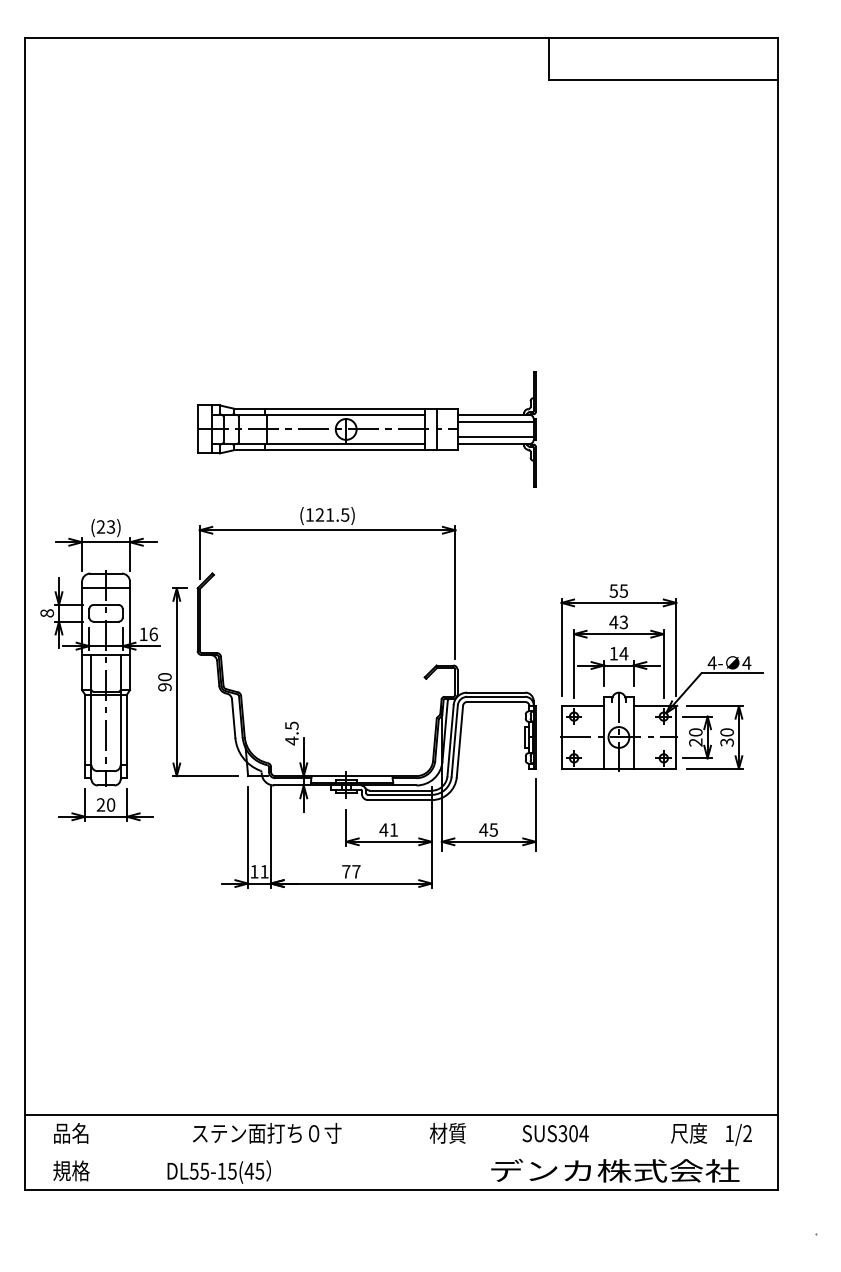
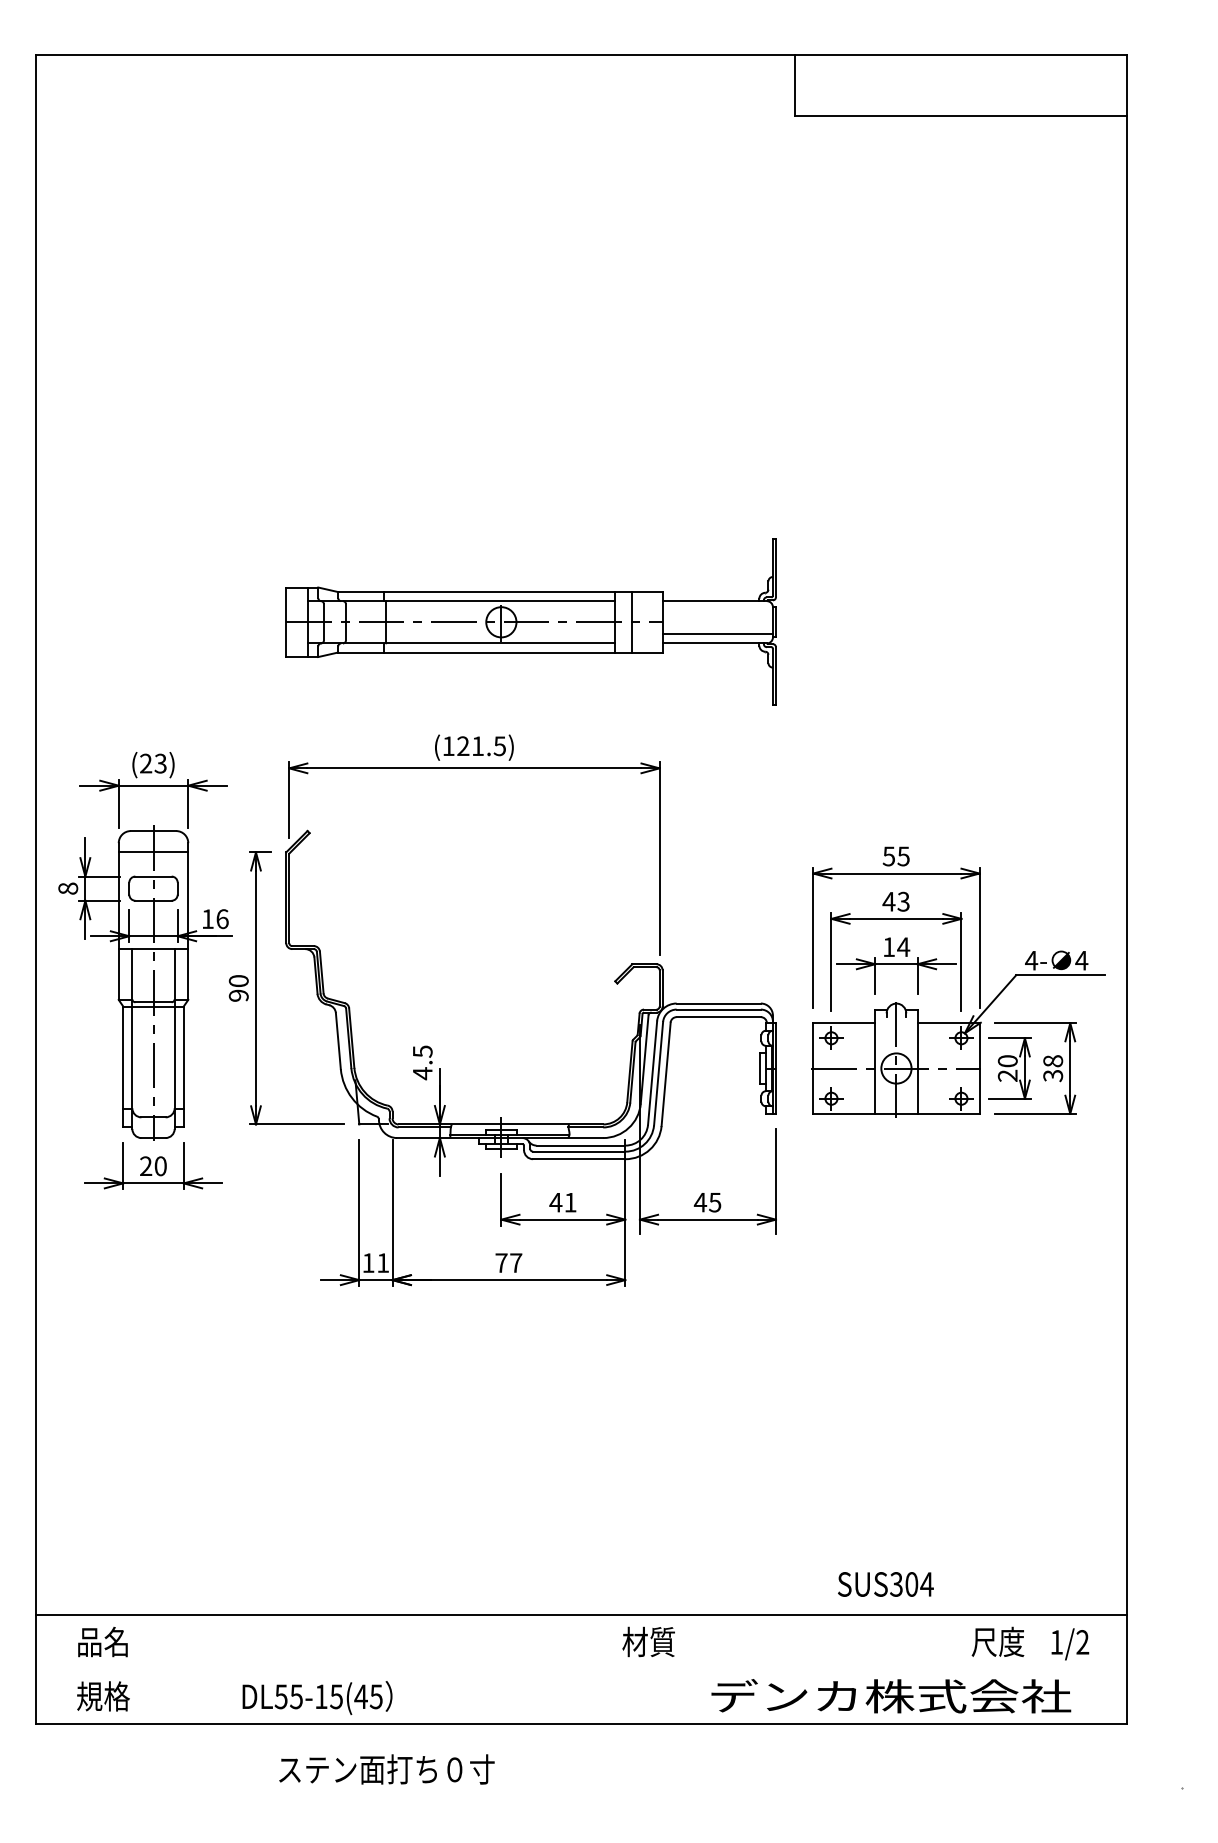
line: (495, 421) -> (717, 610), removed
text: (726, 732) -> (1052, 1061), 30 -> 38
text: (267, 1133) -> (387, 1769), moved
text: (555, 1133) -> (885, 1584), moved

